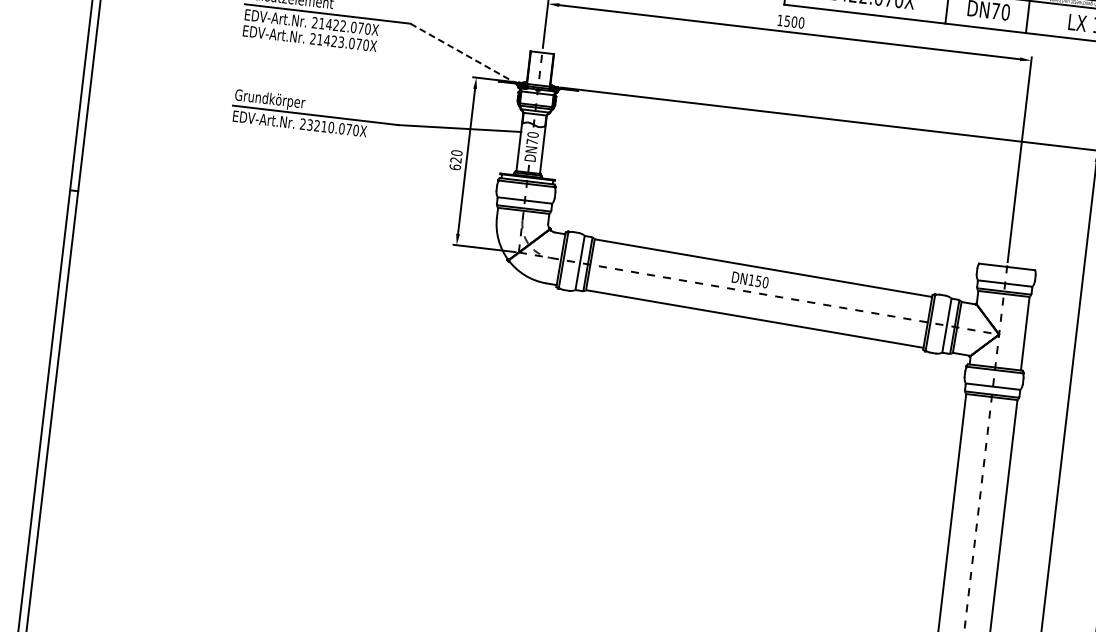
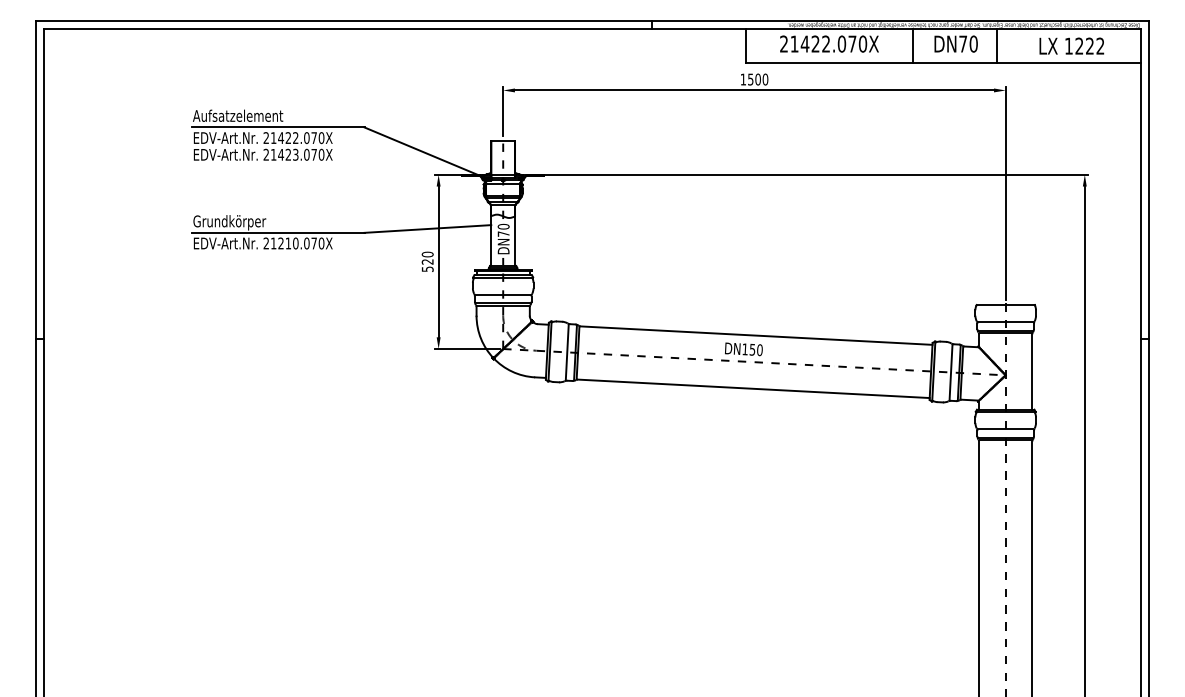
line: (465, 54) -> (424, 152), dashed -> solid
text: (309, 125) -> (273, 243), 23210.070X -> 21210.070X
text: (455, 167) -> (427, 269), 620 -> 520

